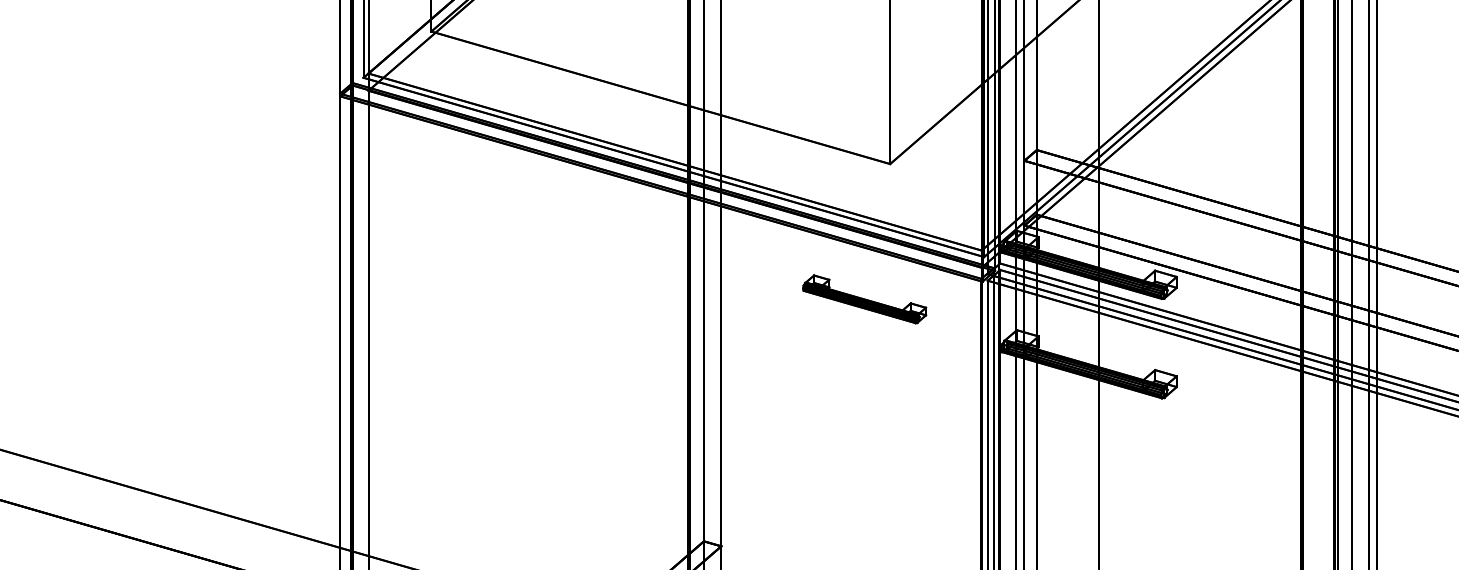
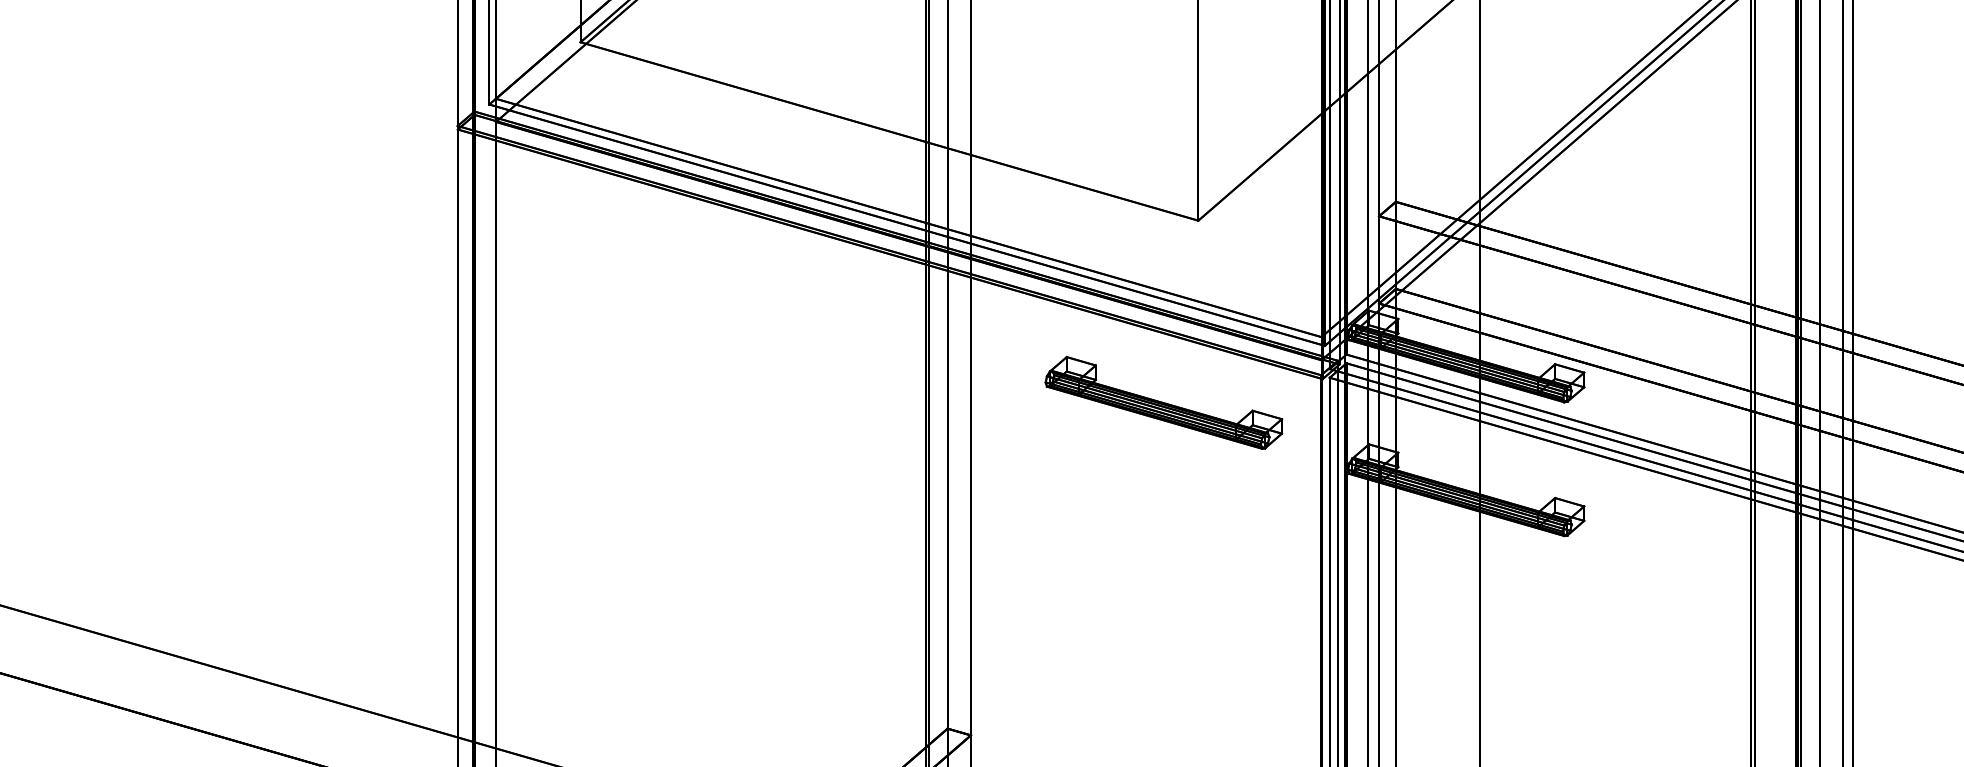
part: (864, 299) -> (1163, 402), size x1.43

